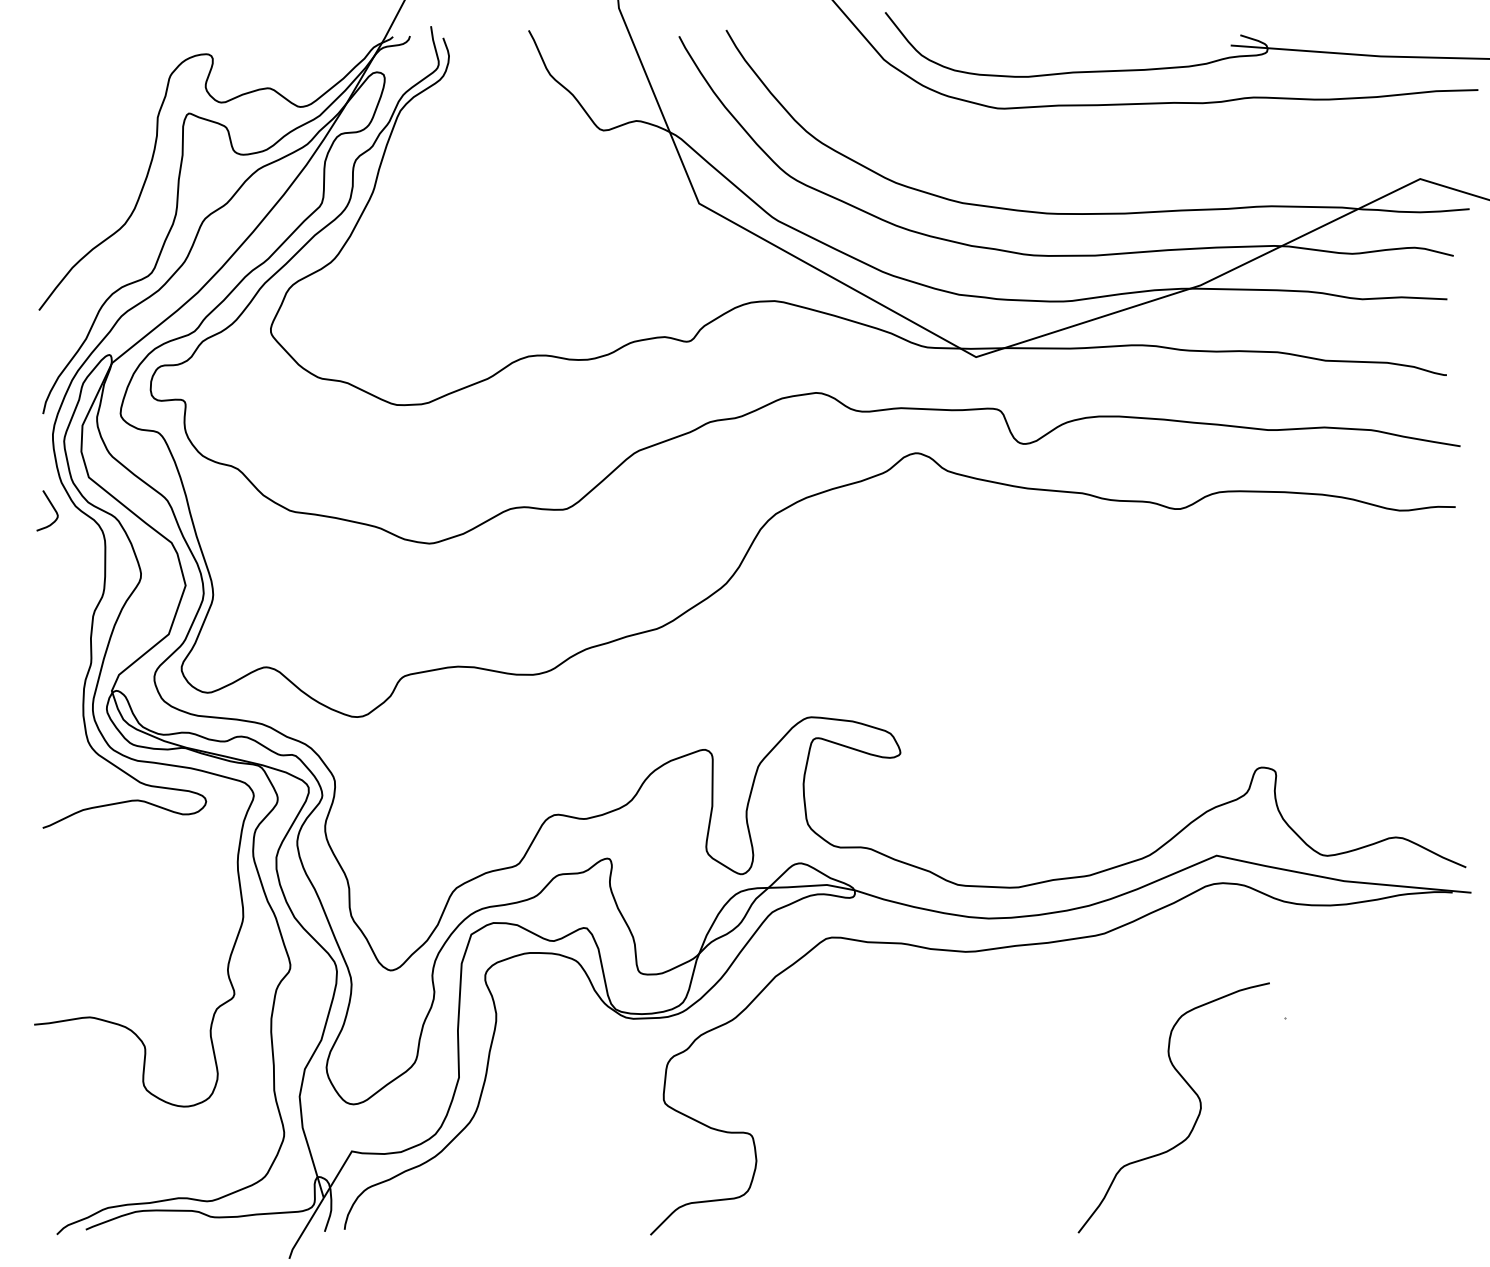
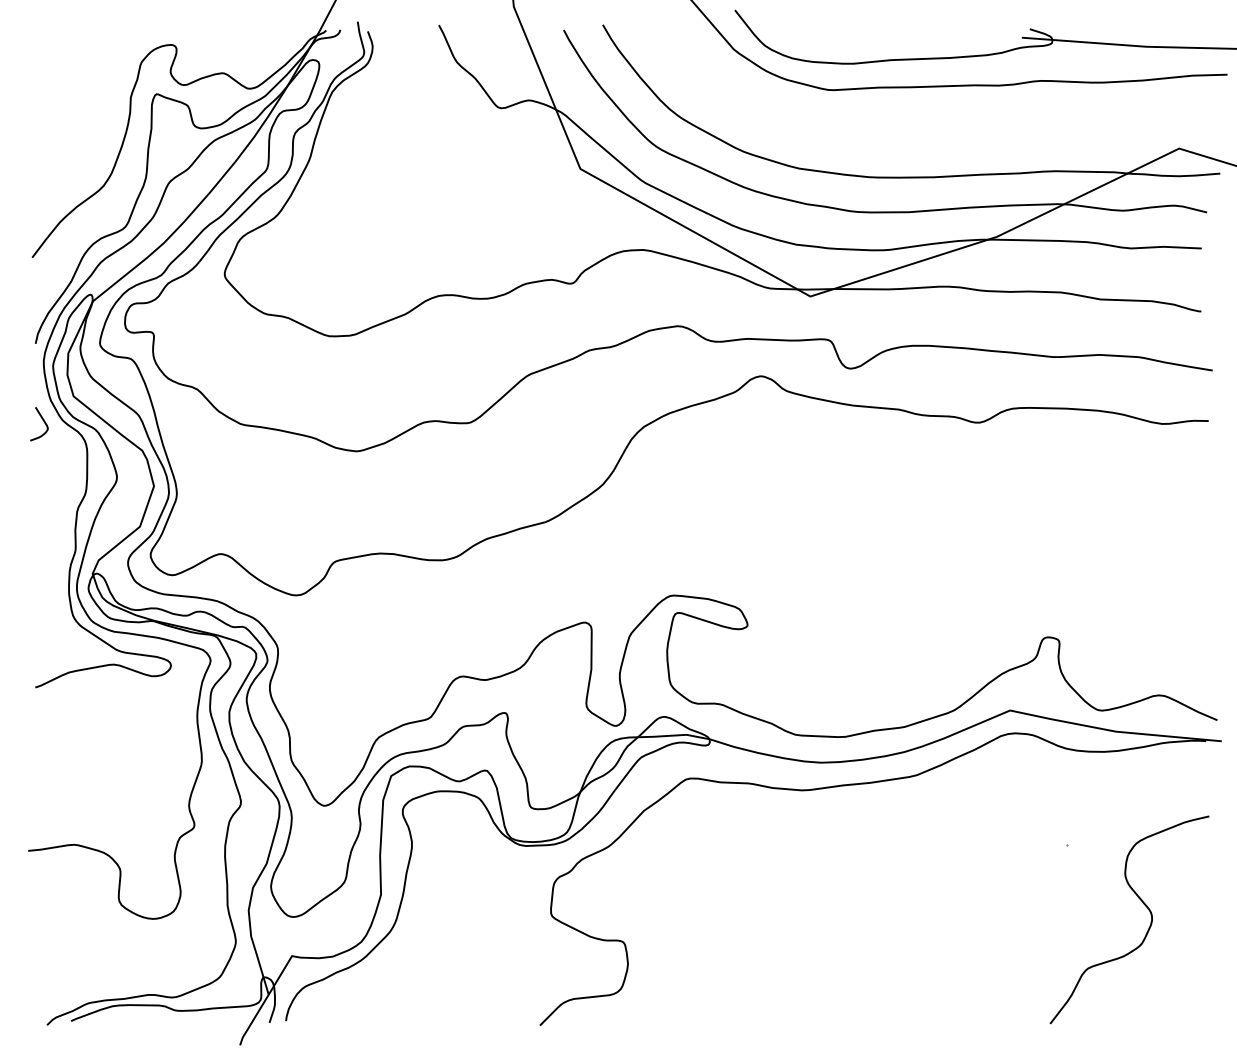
curve: (1190, 1089) -> (1143, 904), moved

